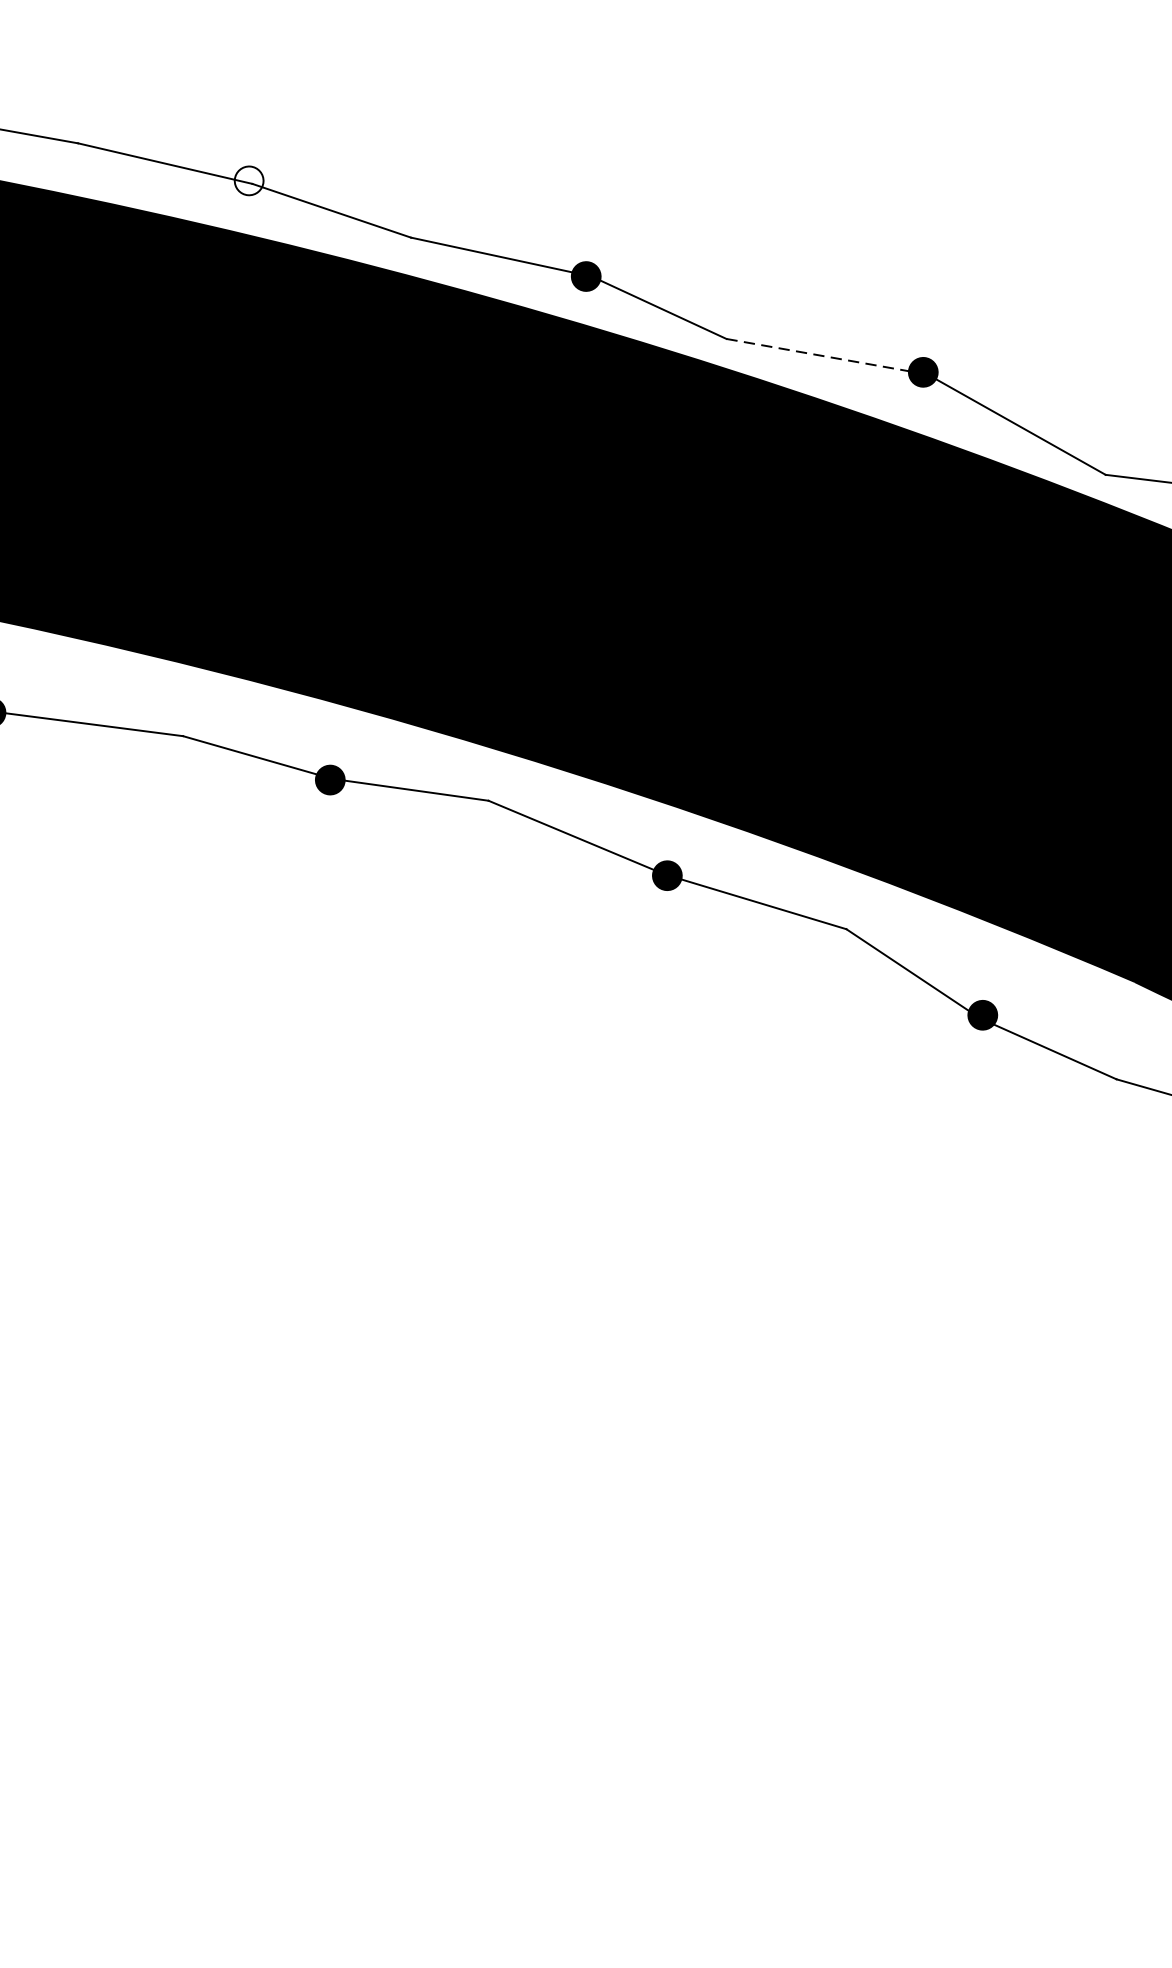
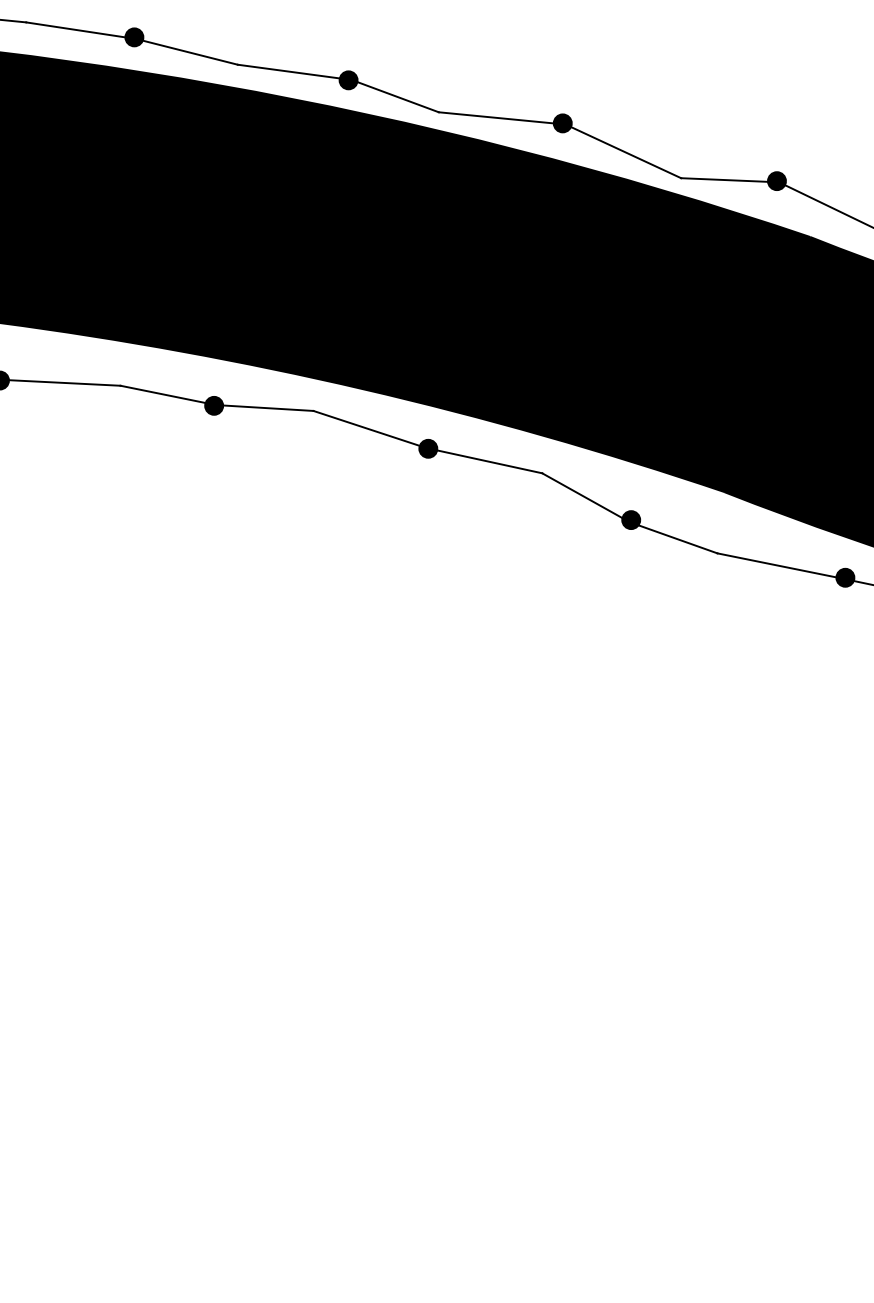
fill: (249, 181) -> (134, 37), added
line: (827, 356) -> (502, 118), dashed -> solid

